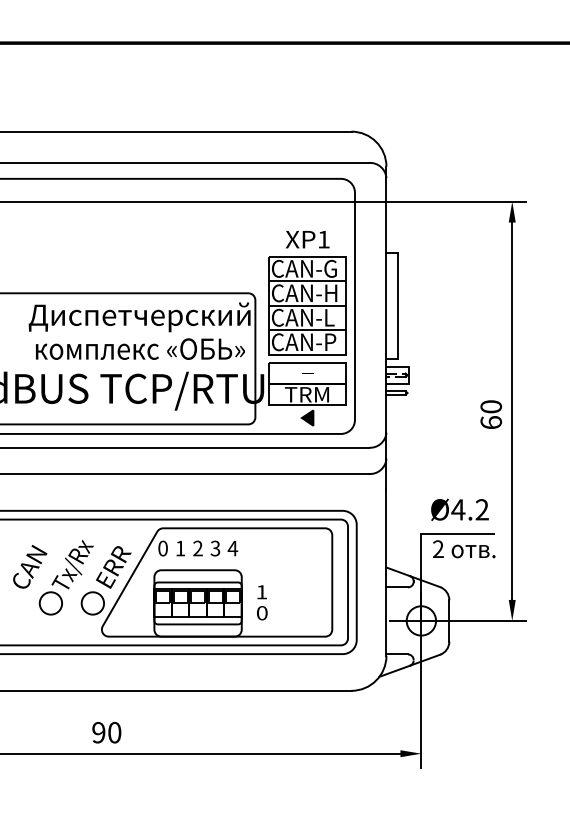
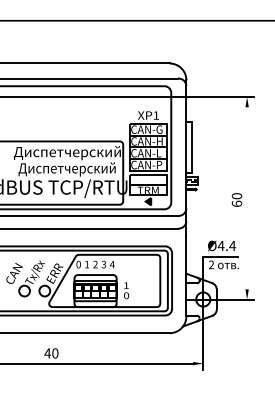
text: (139, 351) -> (67, 169), комплекс «ОБЬ» -> Диспетчерский
line: (513, 411) -> (247, 198), removed
text: (481, 508) -> (232, 245), Ø4.2 -> Ø4.4
text: (98, 732) -> (47, 353), 90 -> 40

